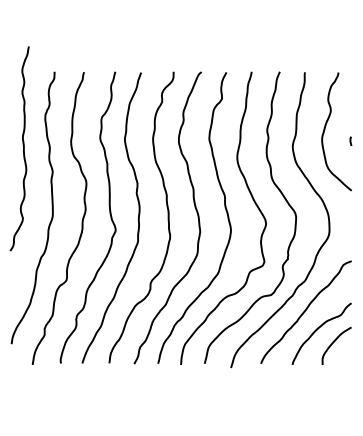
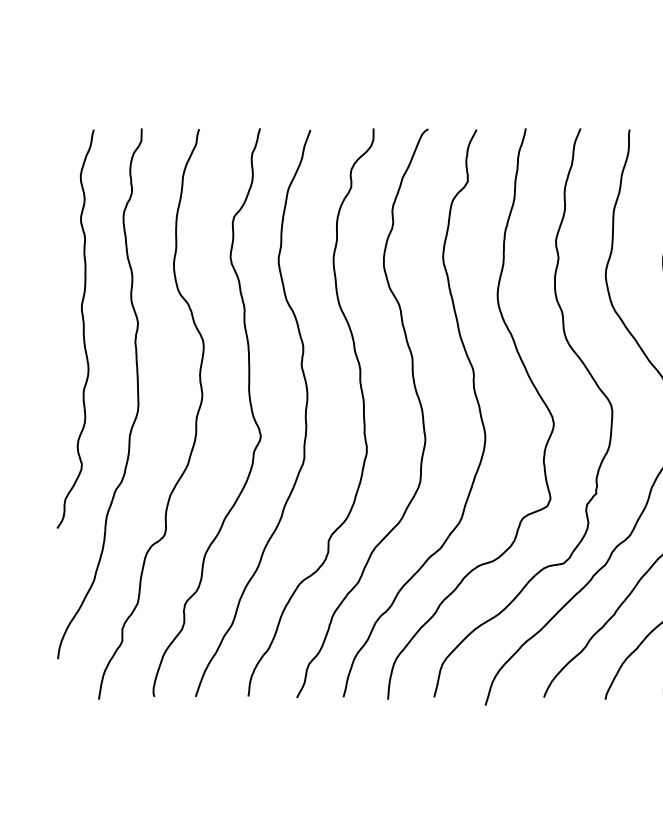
curve: (23, 148) -> (83, 328), moved

